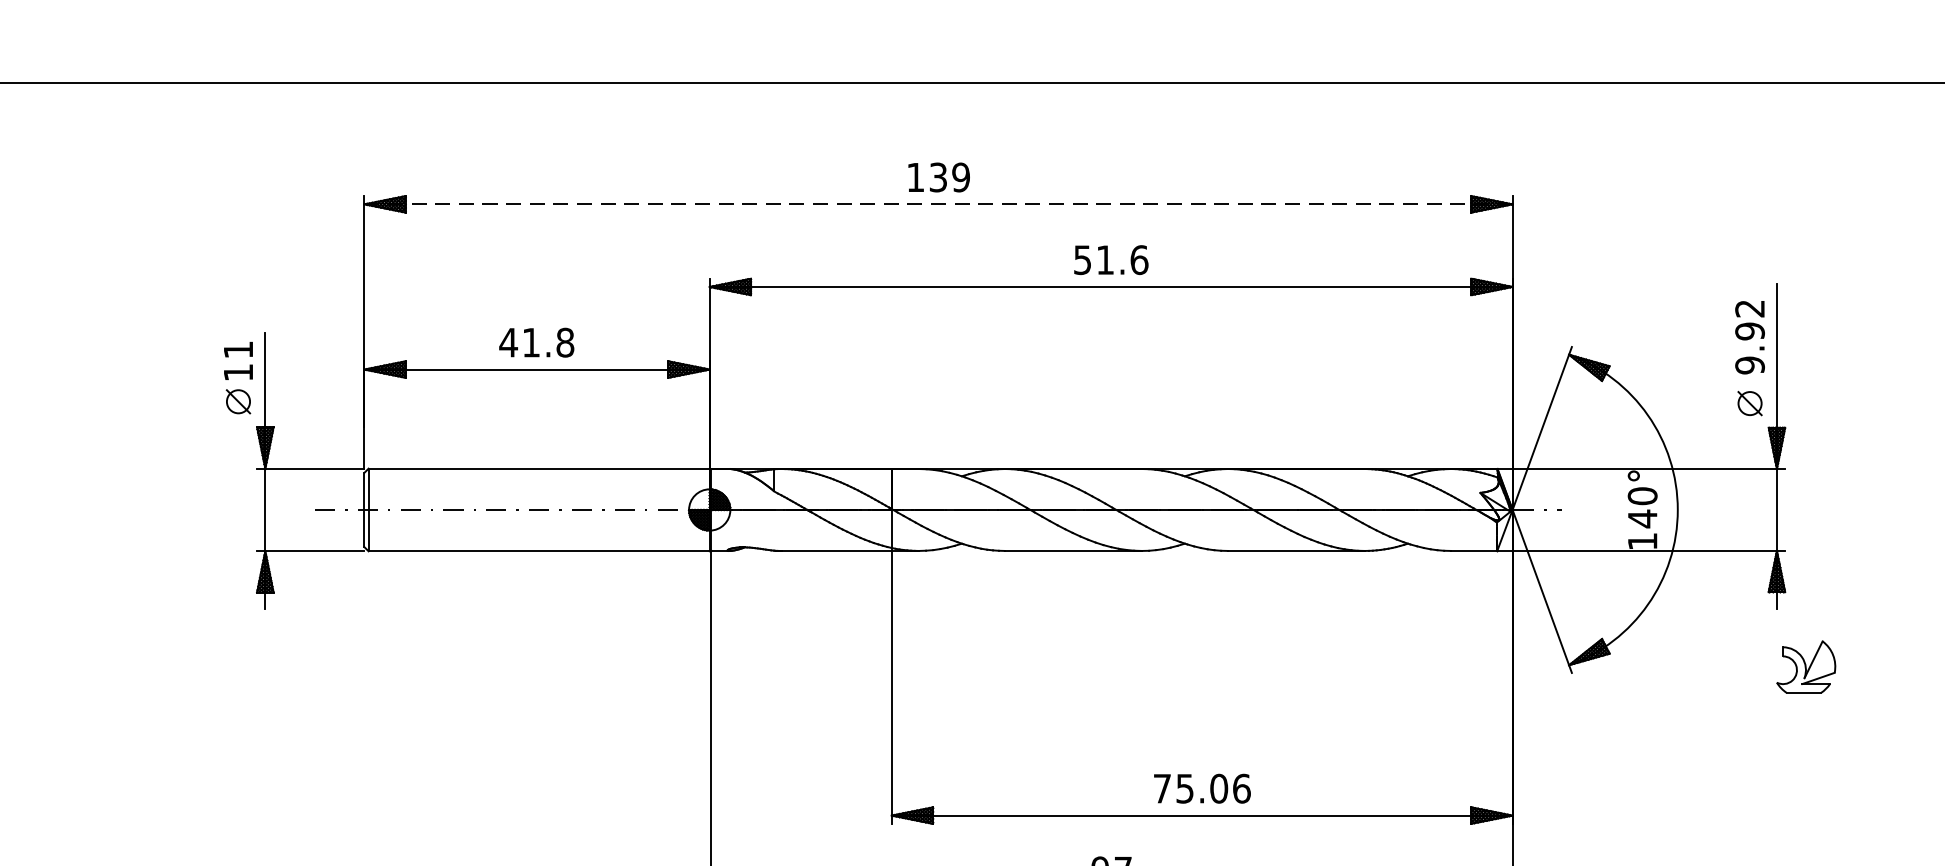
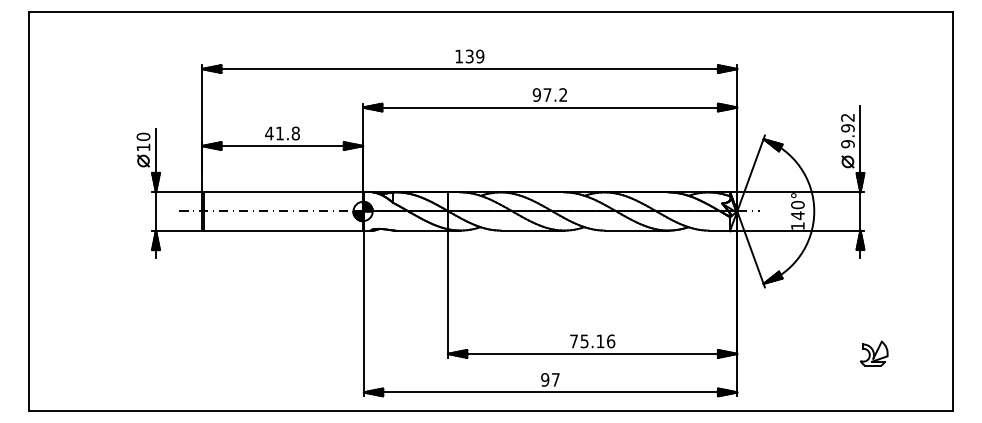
line: (937, 205) -> (469, 69), dashed -> solid
text: (1109, 258) -> (549, 94), 51.6 -> 97.2
text: (238, 349) -> (143, 136), 11 -> 10
part: (1804, 666) -> (873, 353), moved
text: (1219, 788) -> (600, 341), 75.06 -> 75.16

